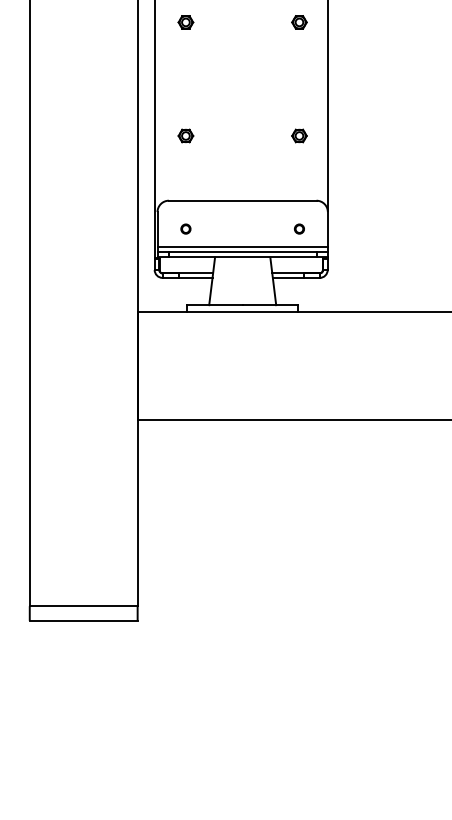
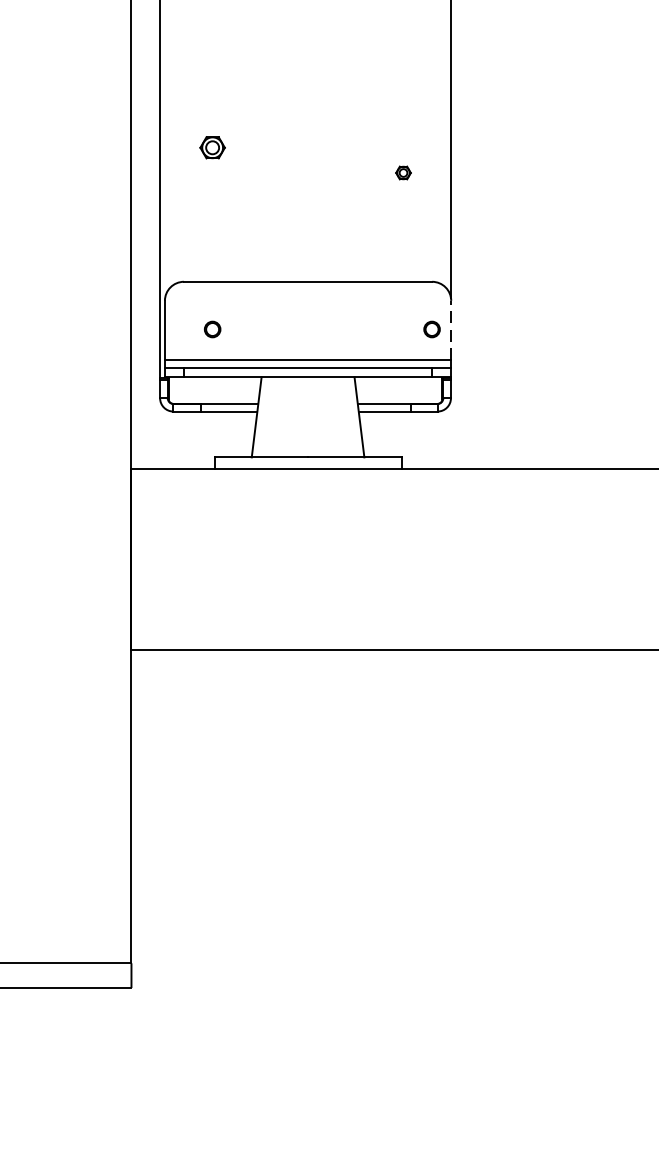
part: (185, 135) -> (211, 146), moved
part: (299, 135) -> (403, 172), size x0.6
part: (299, 228) -> (432, 328), moved
line: (327, 229) -> (450, 330), solid -> dashed

